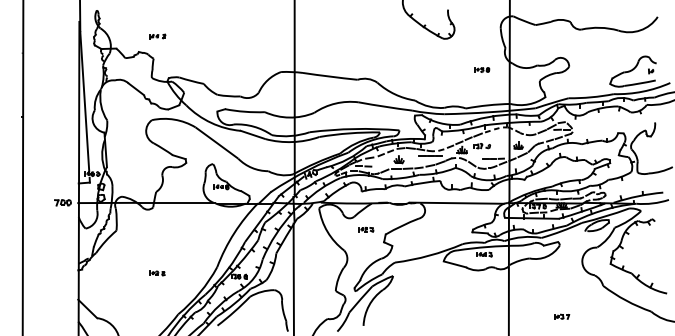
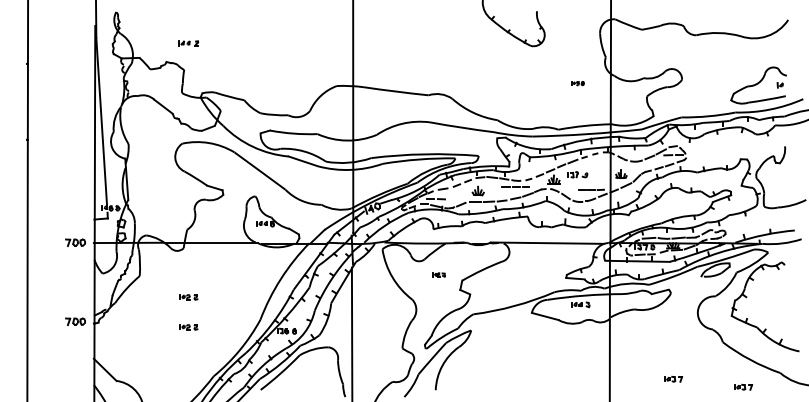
part: (481, 69) -> (577, 83), size x0.7
part: (366, 229) -> (439, 274), size x0.7
part: (157, 248) -> (188, 297), added
part: (62, 268) -> (75, 321), added
part: (620, 323) -> (743, 387), added

